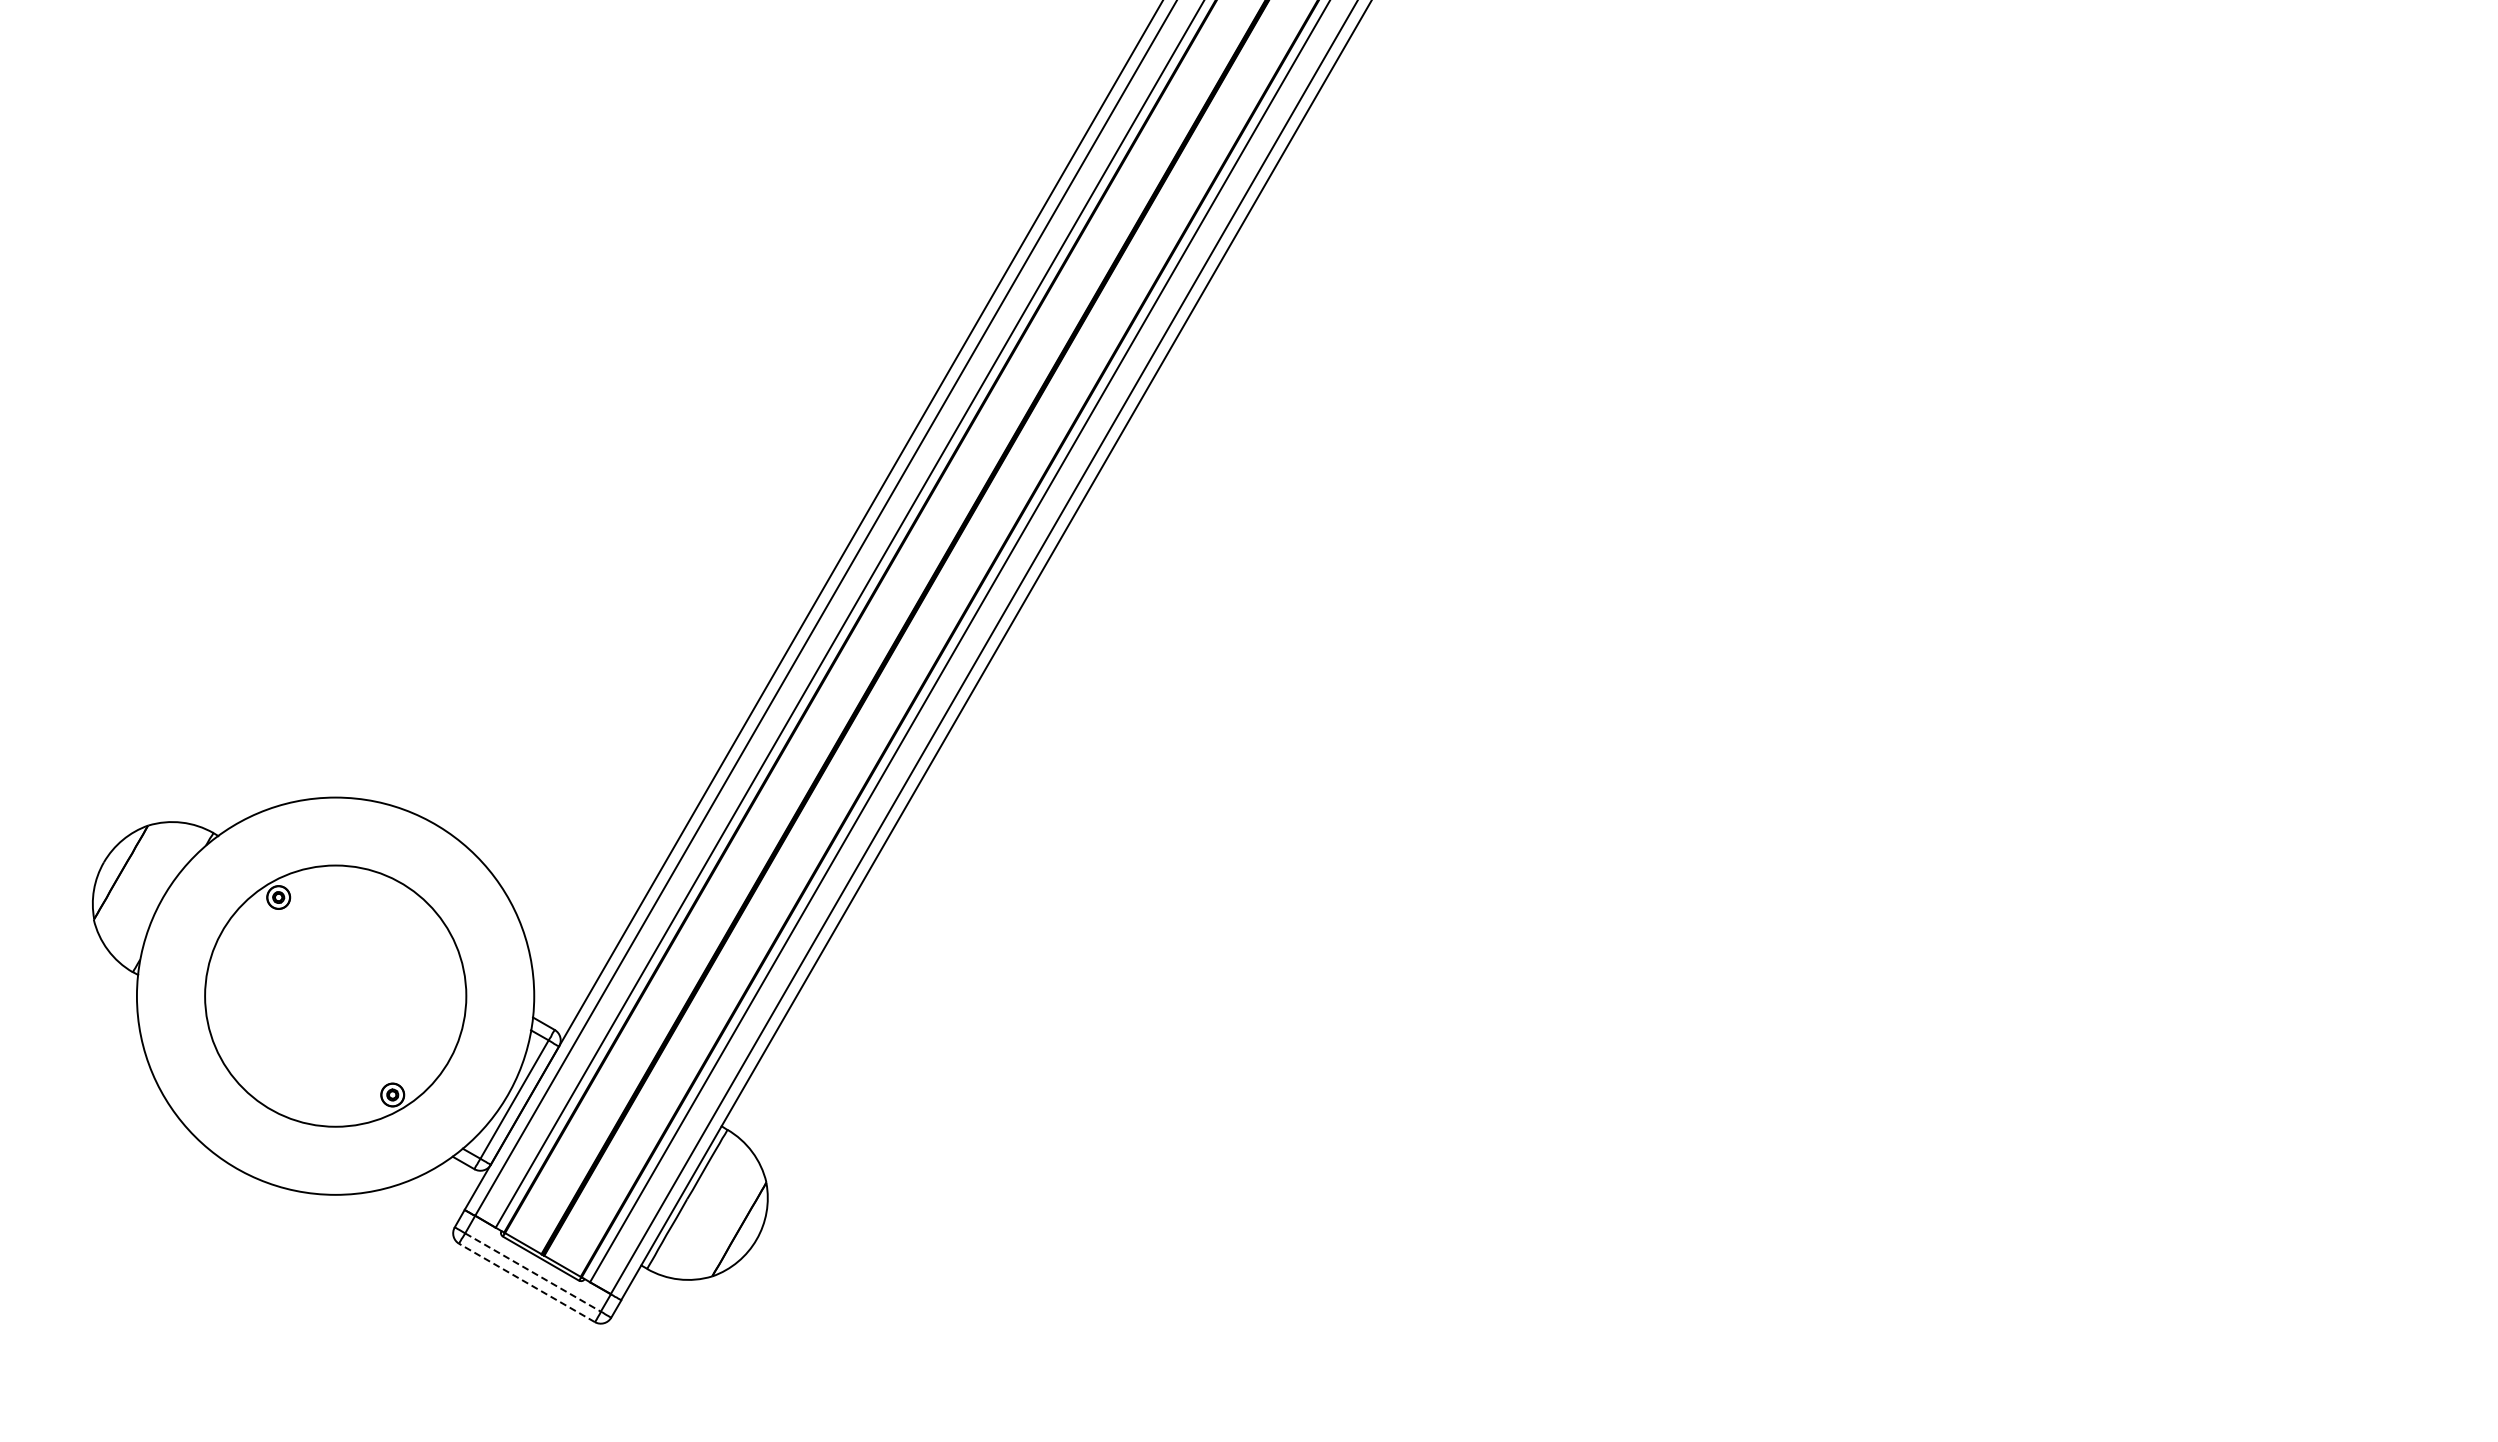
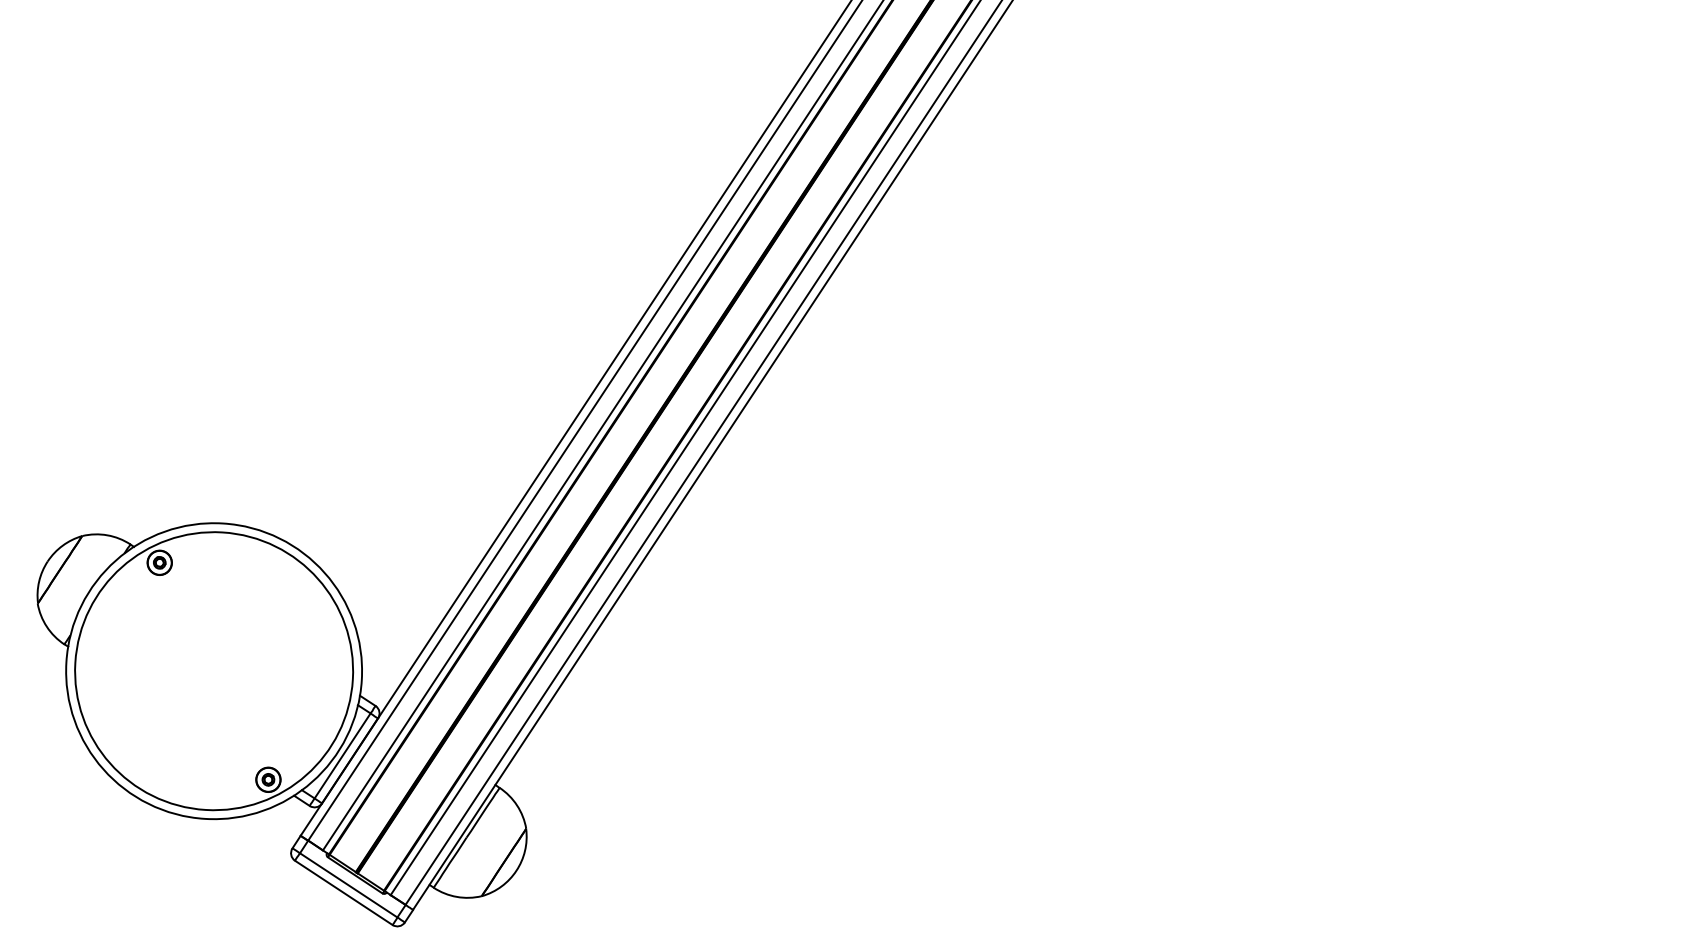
part: (335, 995) -> (214, 670), size x1.43
line: (533, 1272) -> (349, 885), dashed -> solid
line: (526, 1282) -> (343, 892), dashed -> solid

